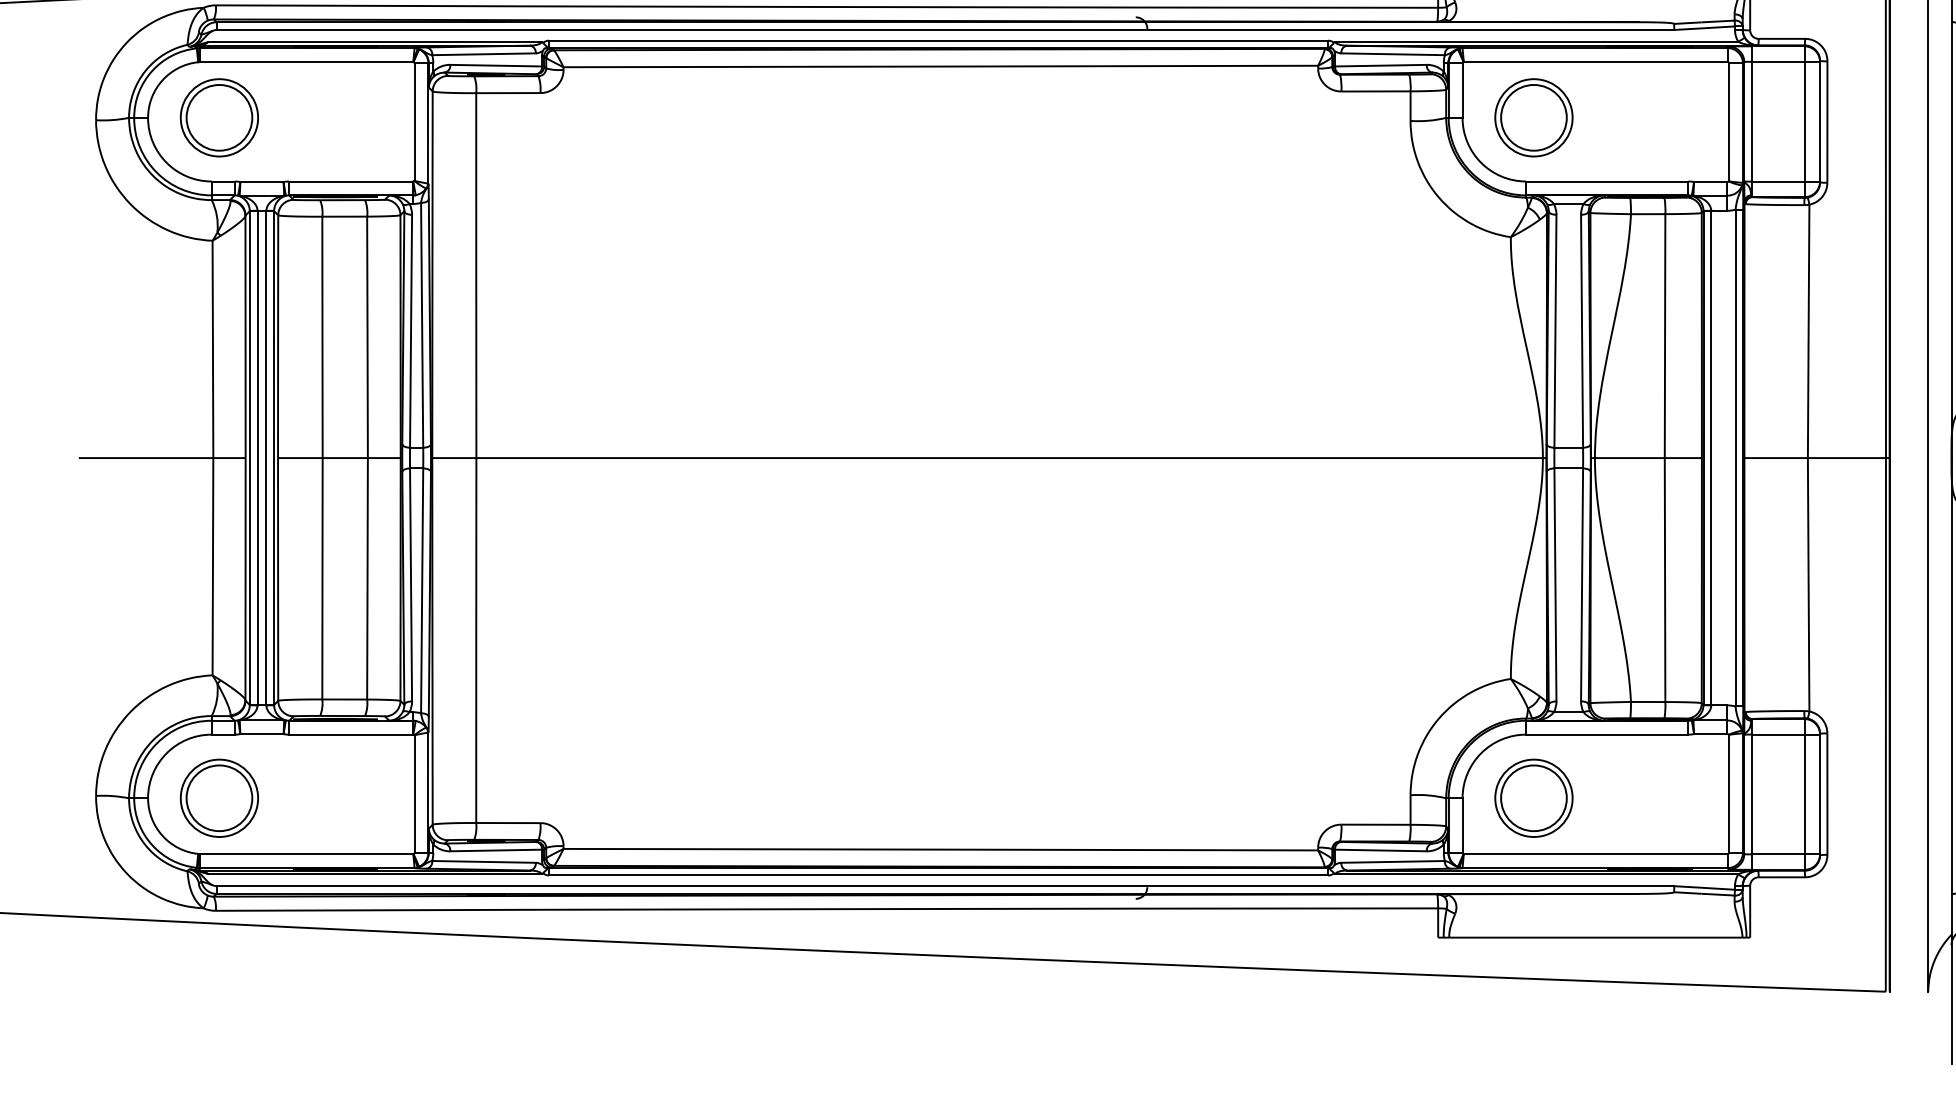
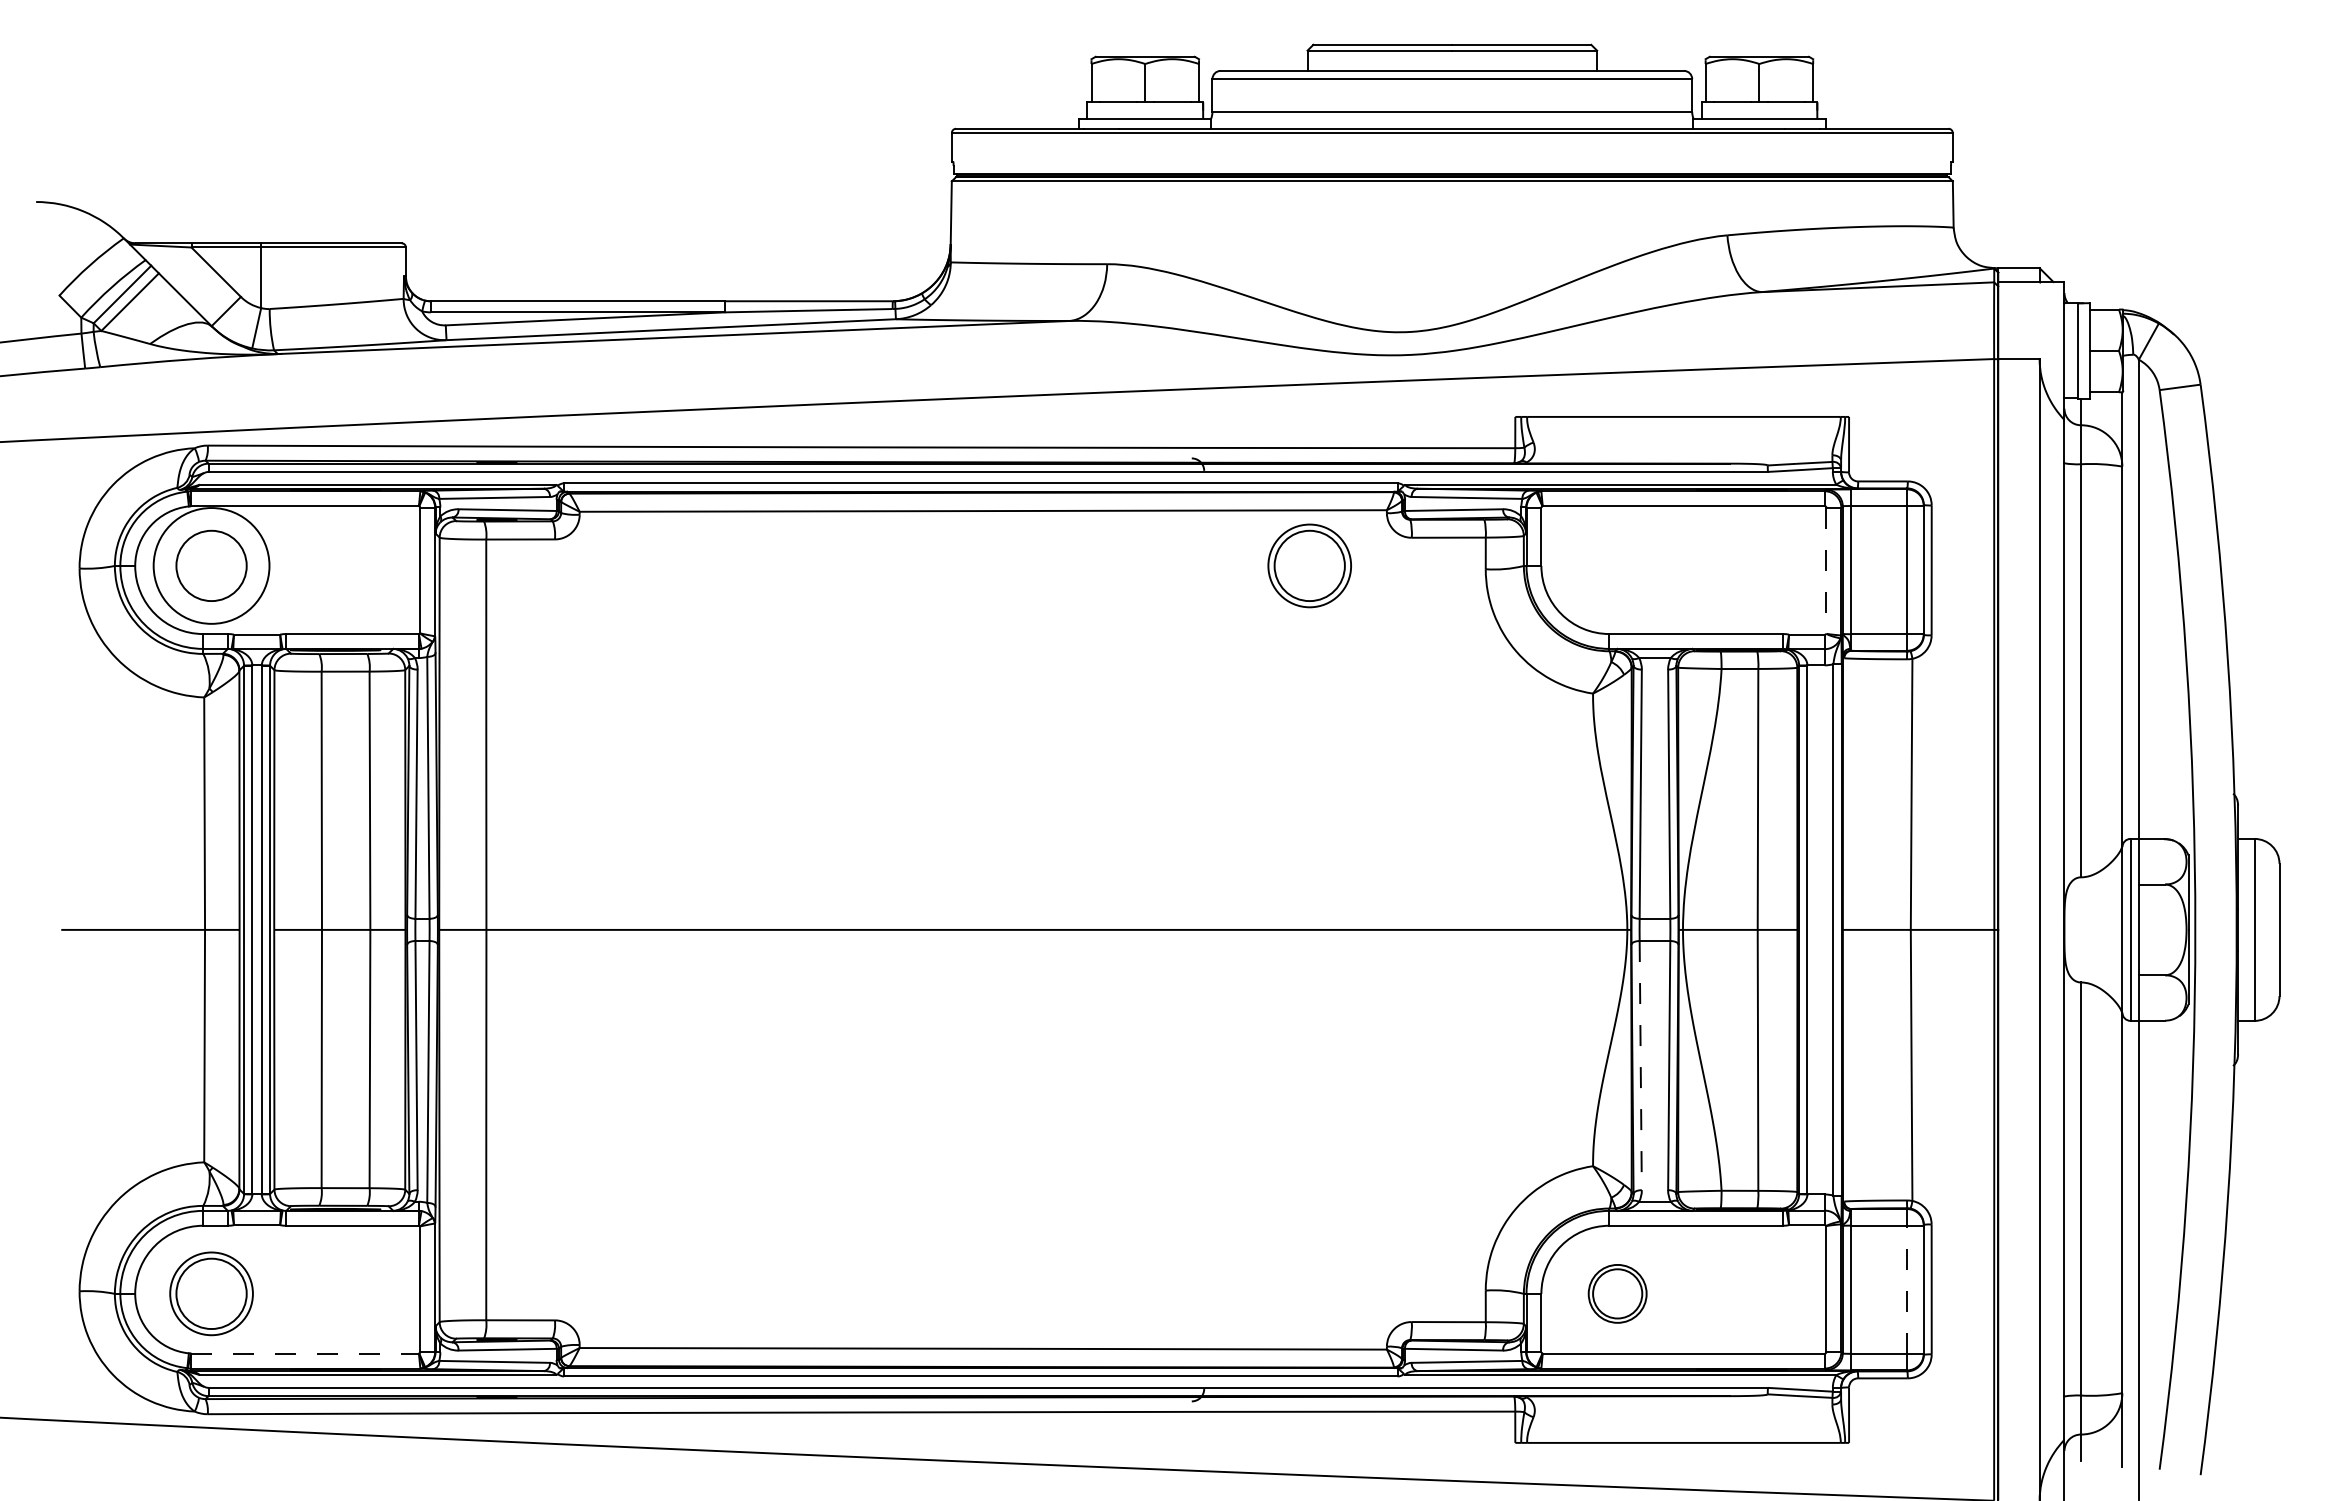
circle: (219, 117) -> (211, 565), size x1.4
part: (1533, 117) -> (1309, 565), moved
line: (1729, 123) -> (1826, 571), solid -> dashed
line: (1555, 584) -> (1640, 1065), solid -> dashed
line: (1804, 794) -> (1907, 1289), solid -> dashed
part: (1533, 797) -> (1617, 1293), size x0.7
line: (307, 854) -> (305, 1353), solid -> dashed

